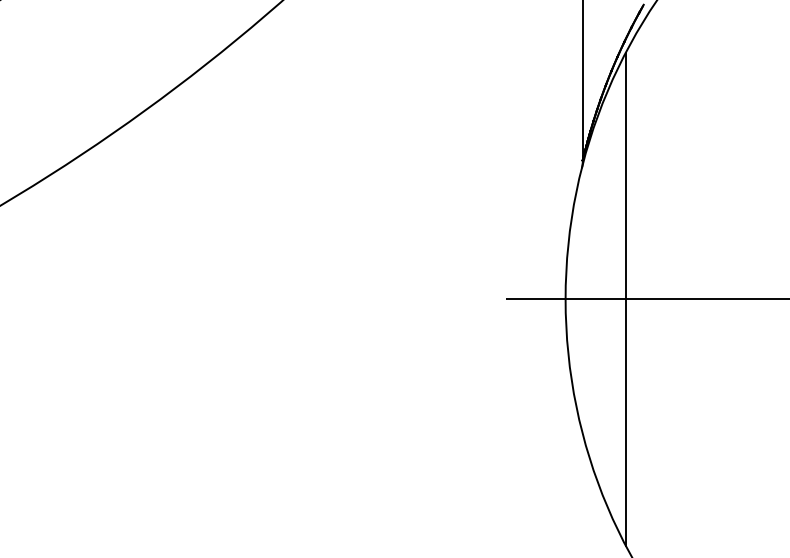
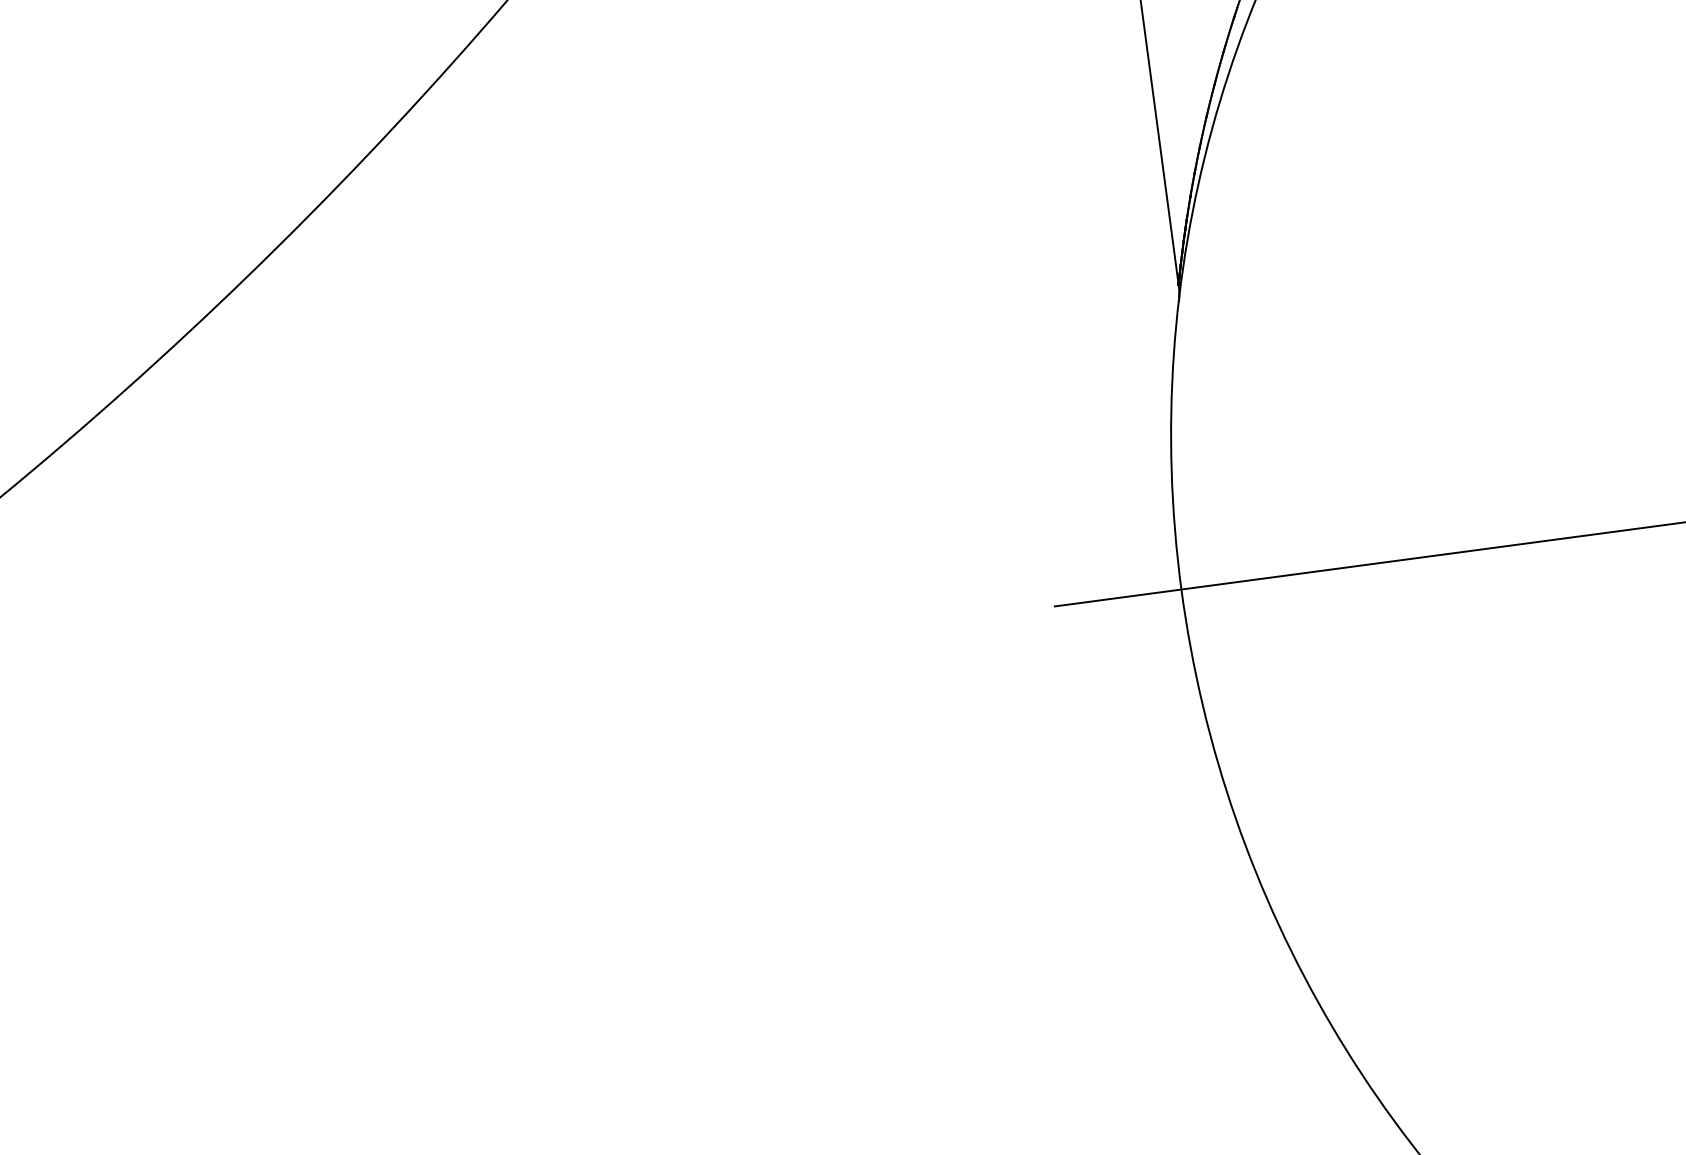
line: (625, 298) -> (1310, 570), removed

